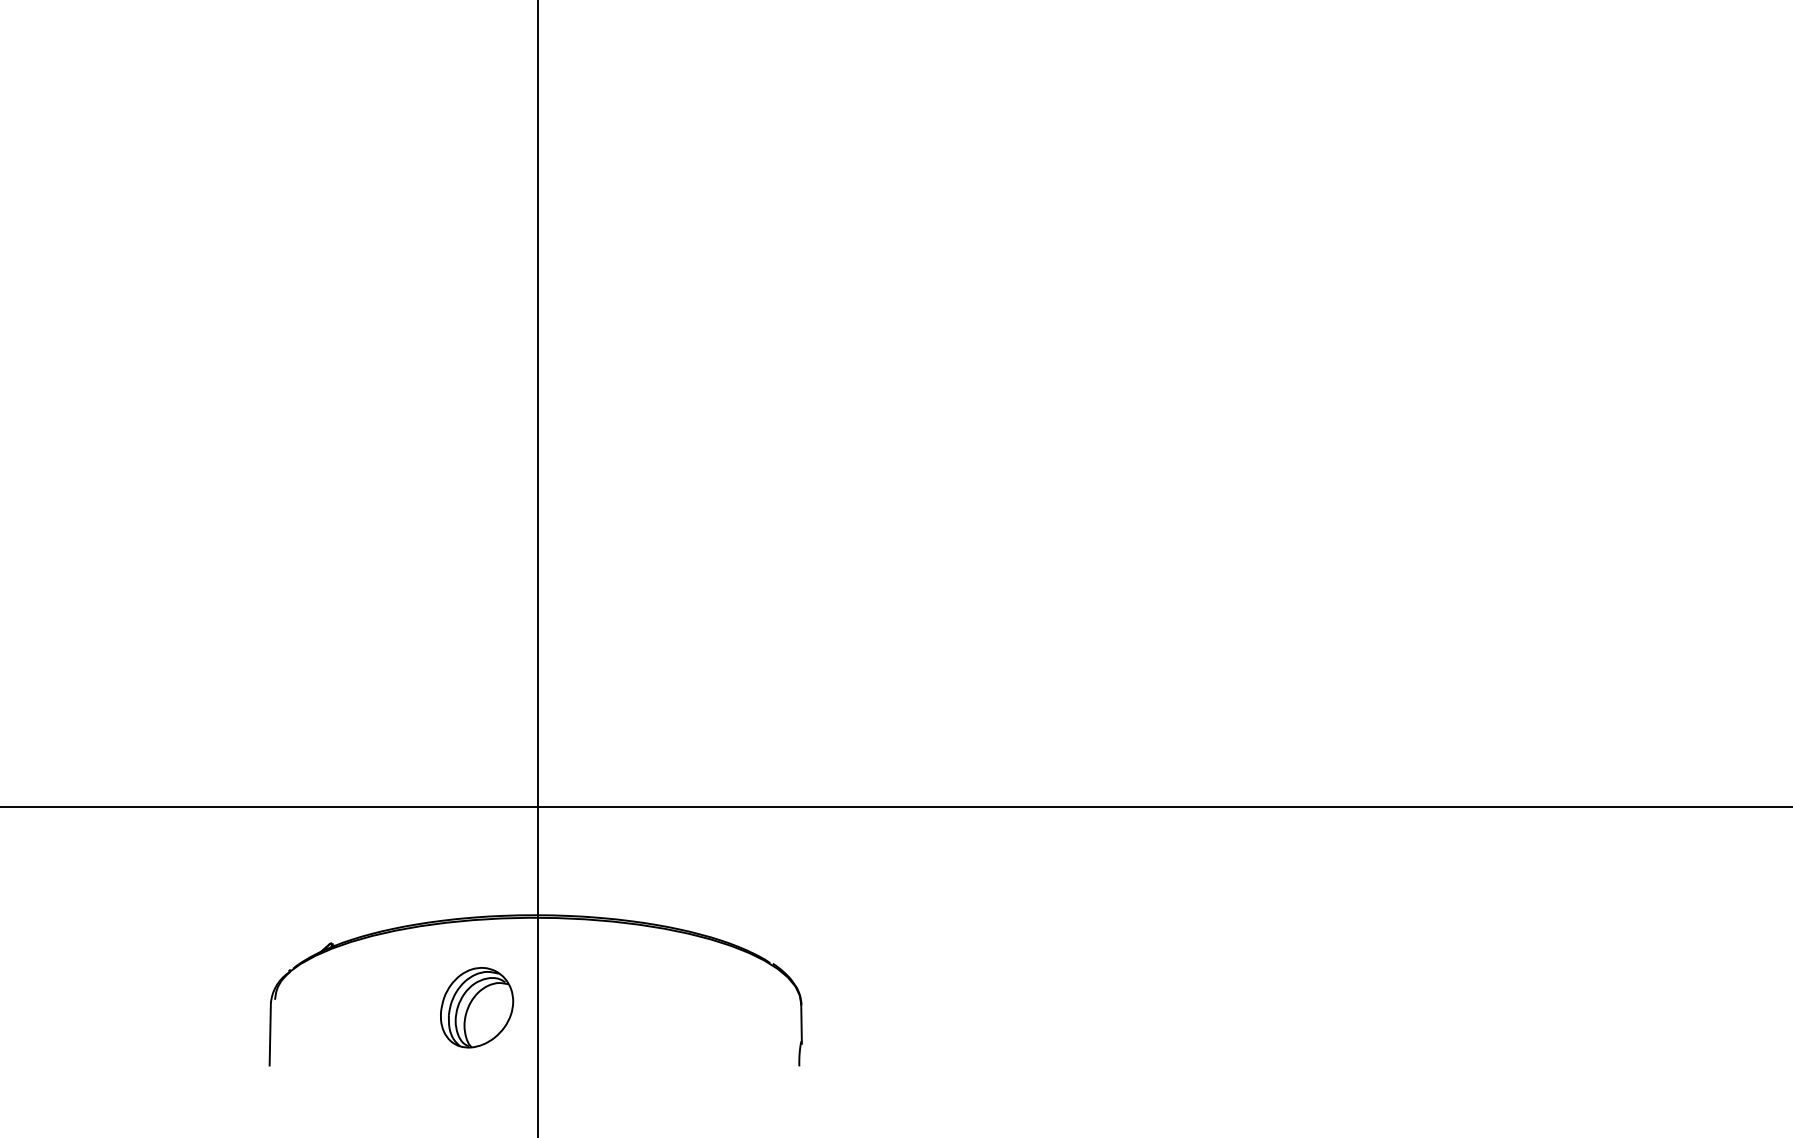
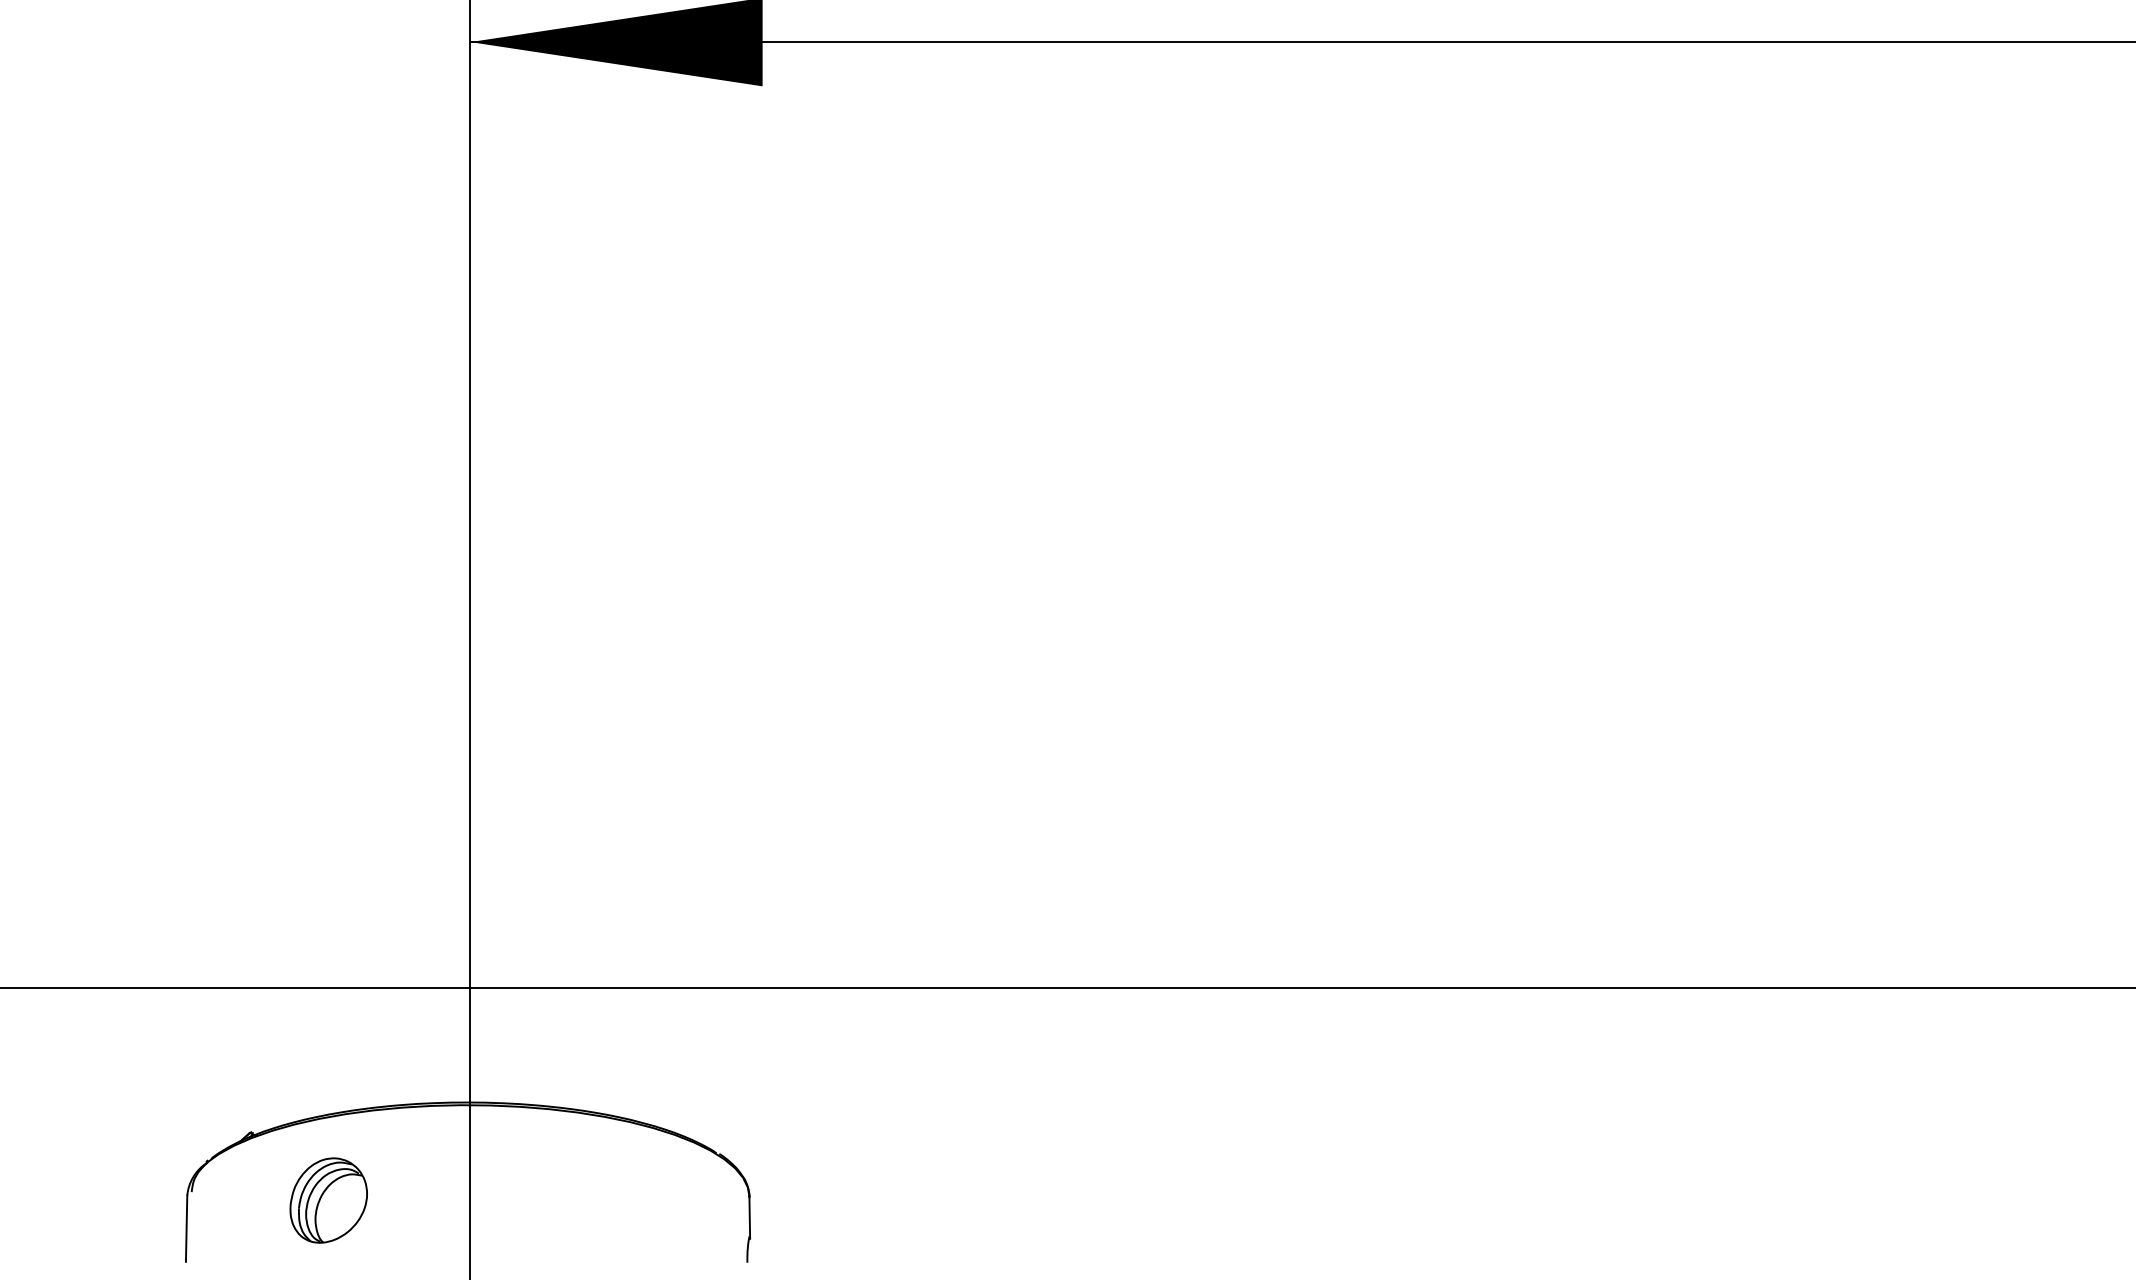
part: (476, 1007) -> (328, 1200), moved

